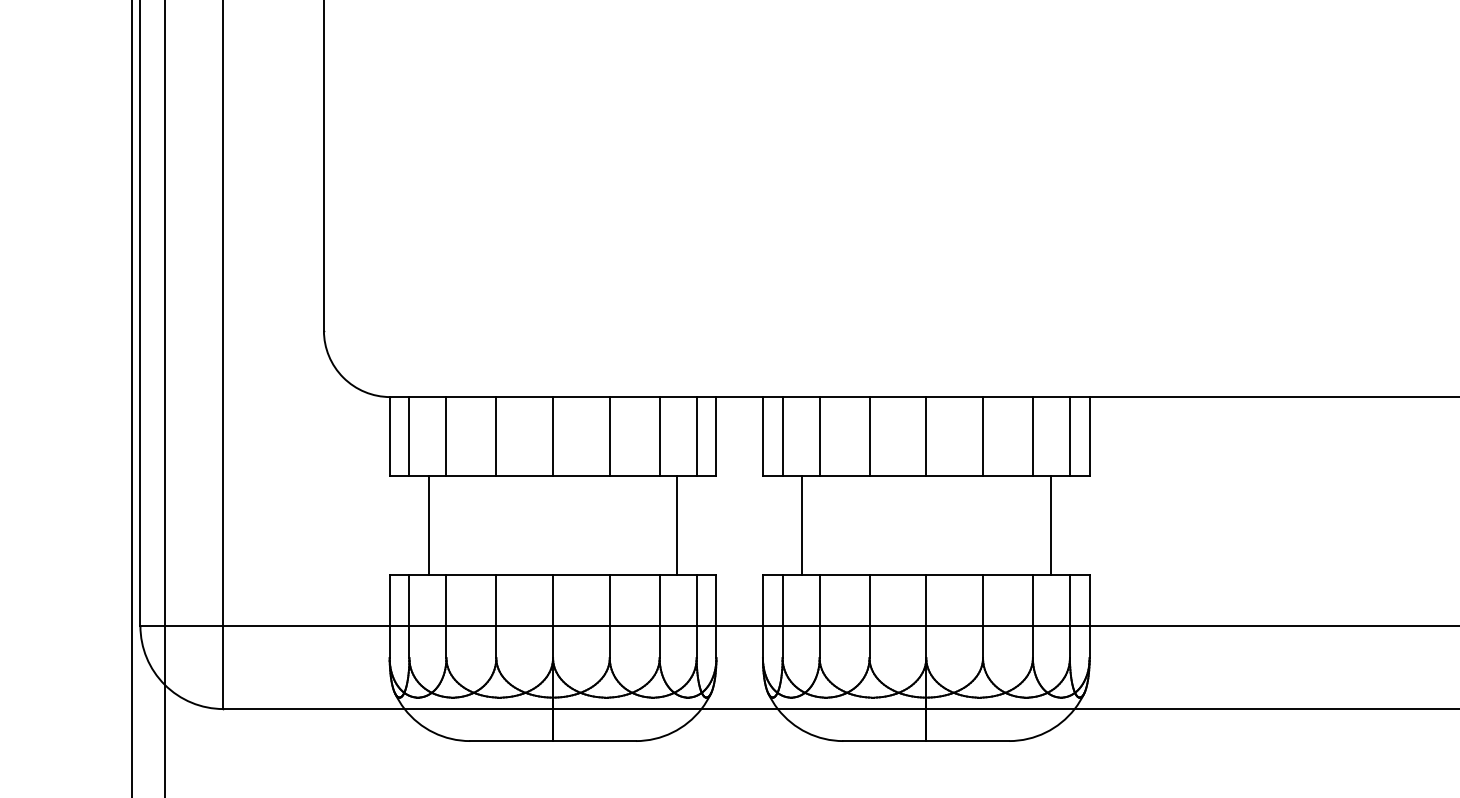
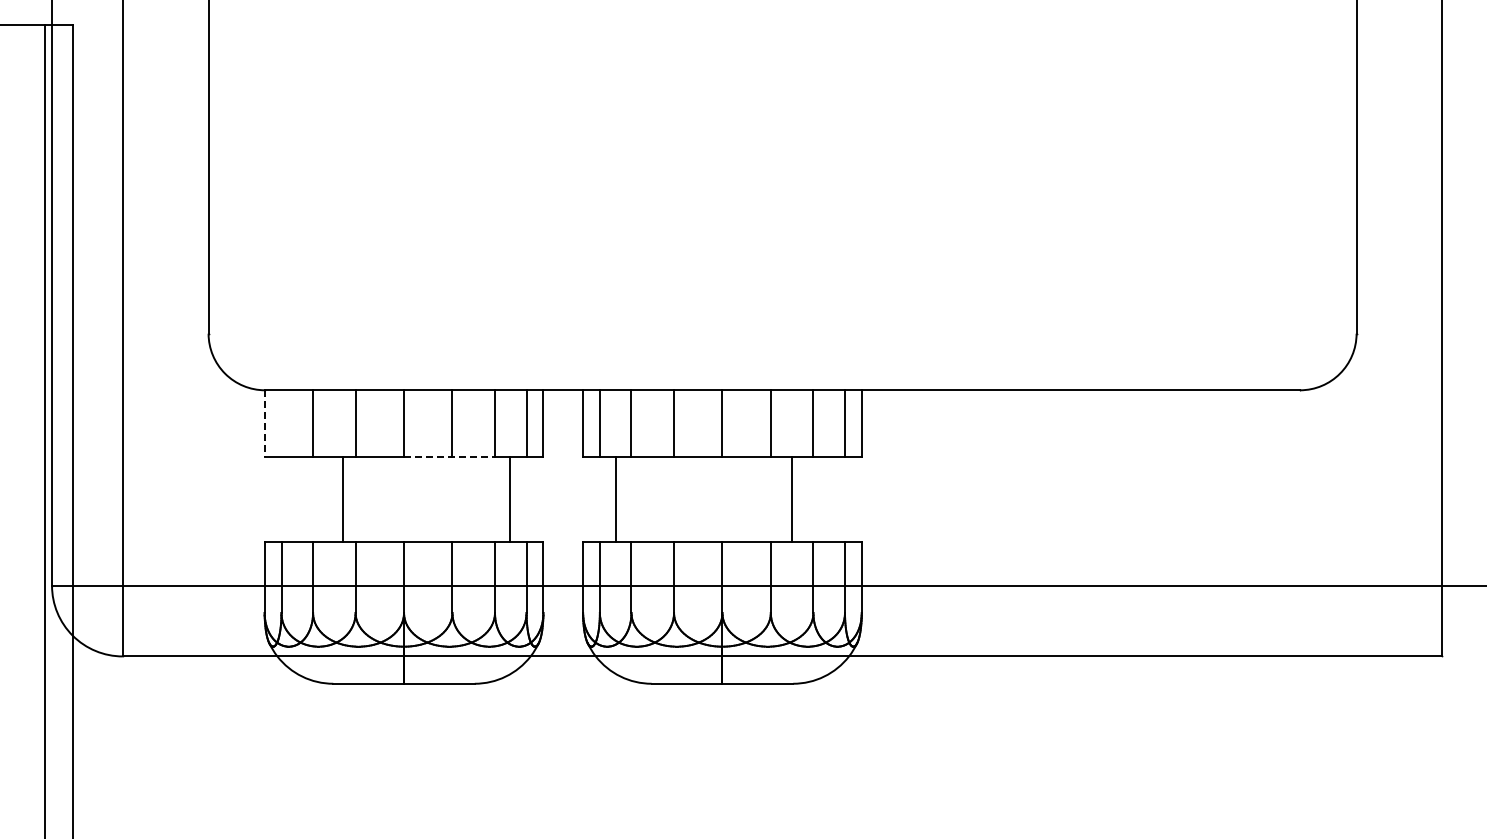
line: (389, 435) -> (264, 423), solid -> dashed
line: (409, 435) -> (281, 423), removed
line: (607, 475) -> (450, 457), solid -> dashed
line: (428, 525) -> (342, 499), moved
line: (1050, 525) -> (791, 499), moved

